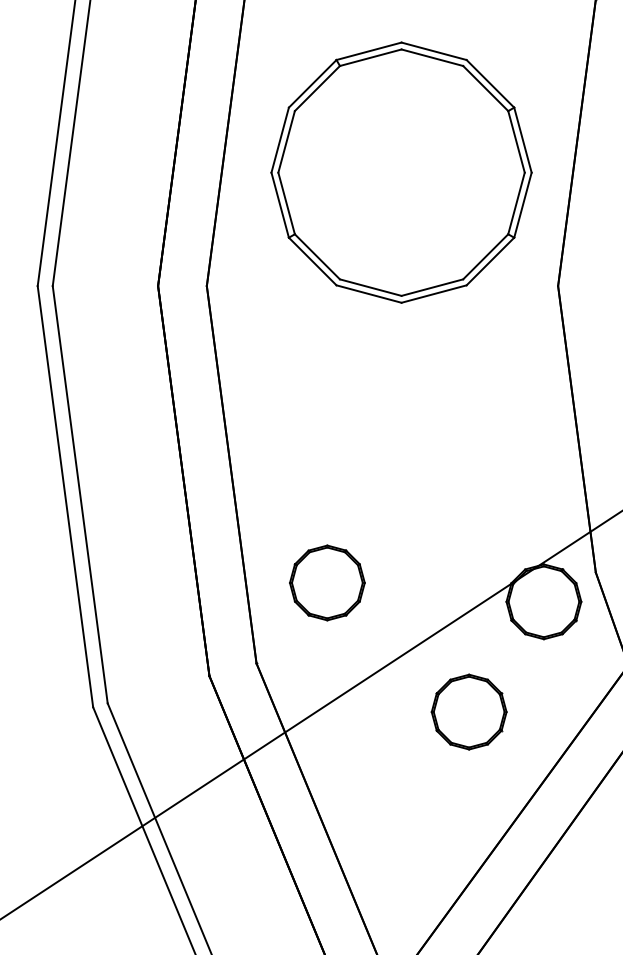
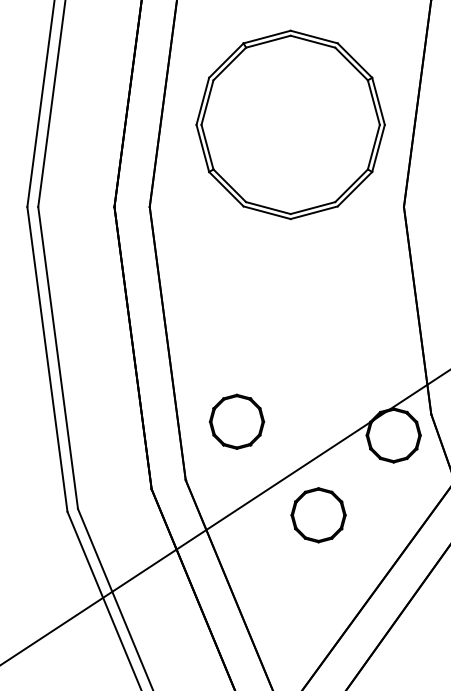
part: (469, 712) -> (318, 515), moved

